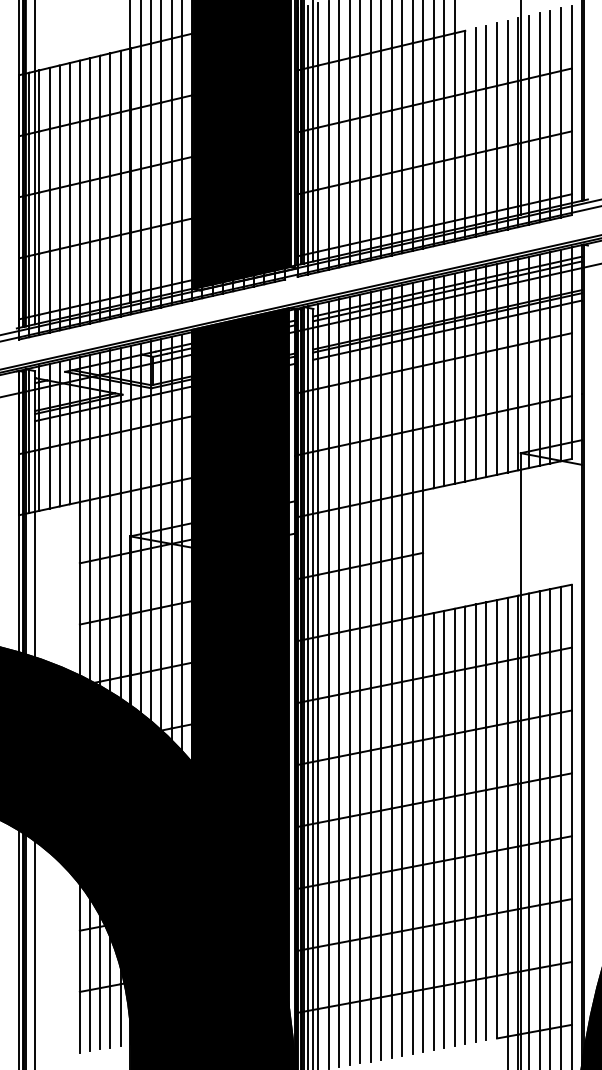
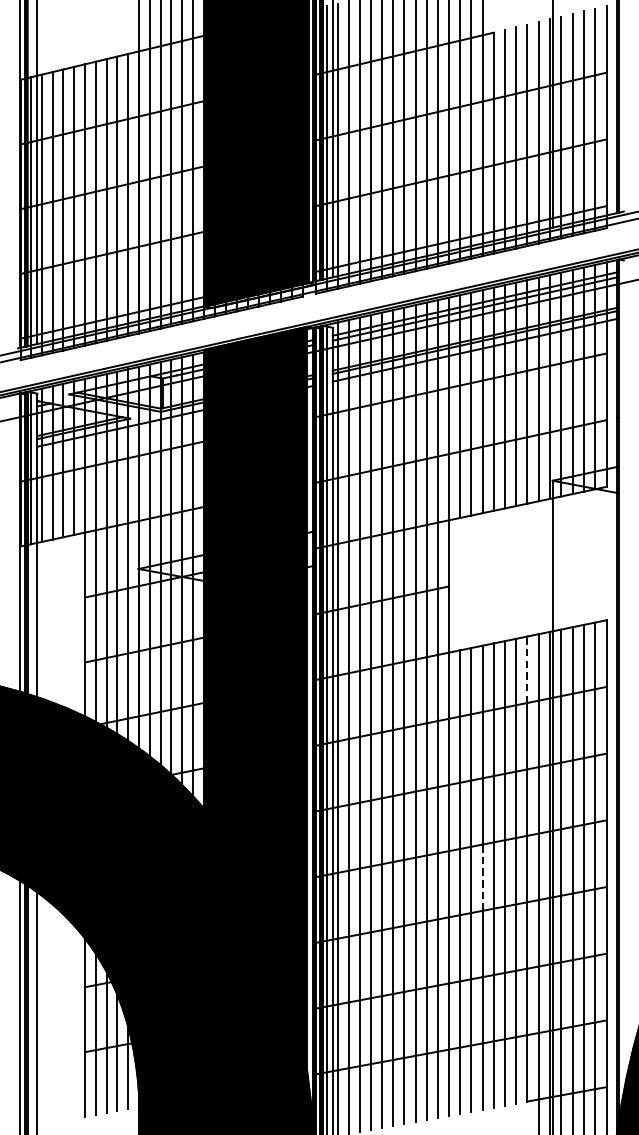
line: (497, 630) -> (527, 668), solid -> dashed
line: (454, 826) -> (482, 876), solid -> dashed

